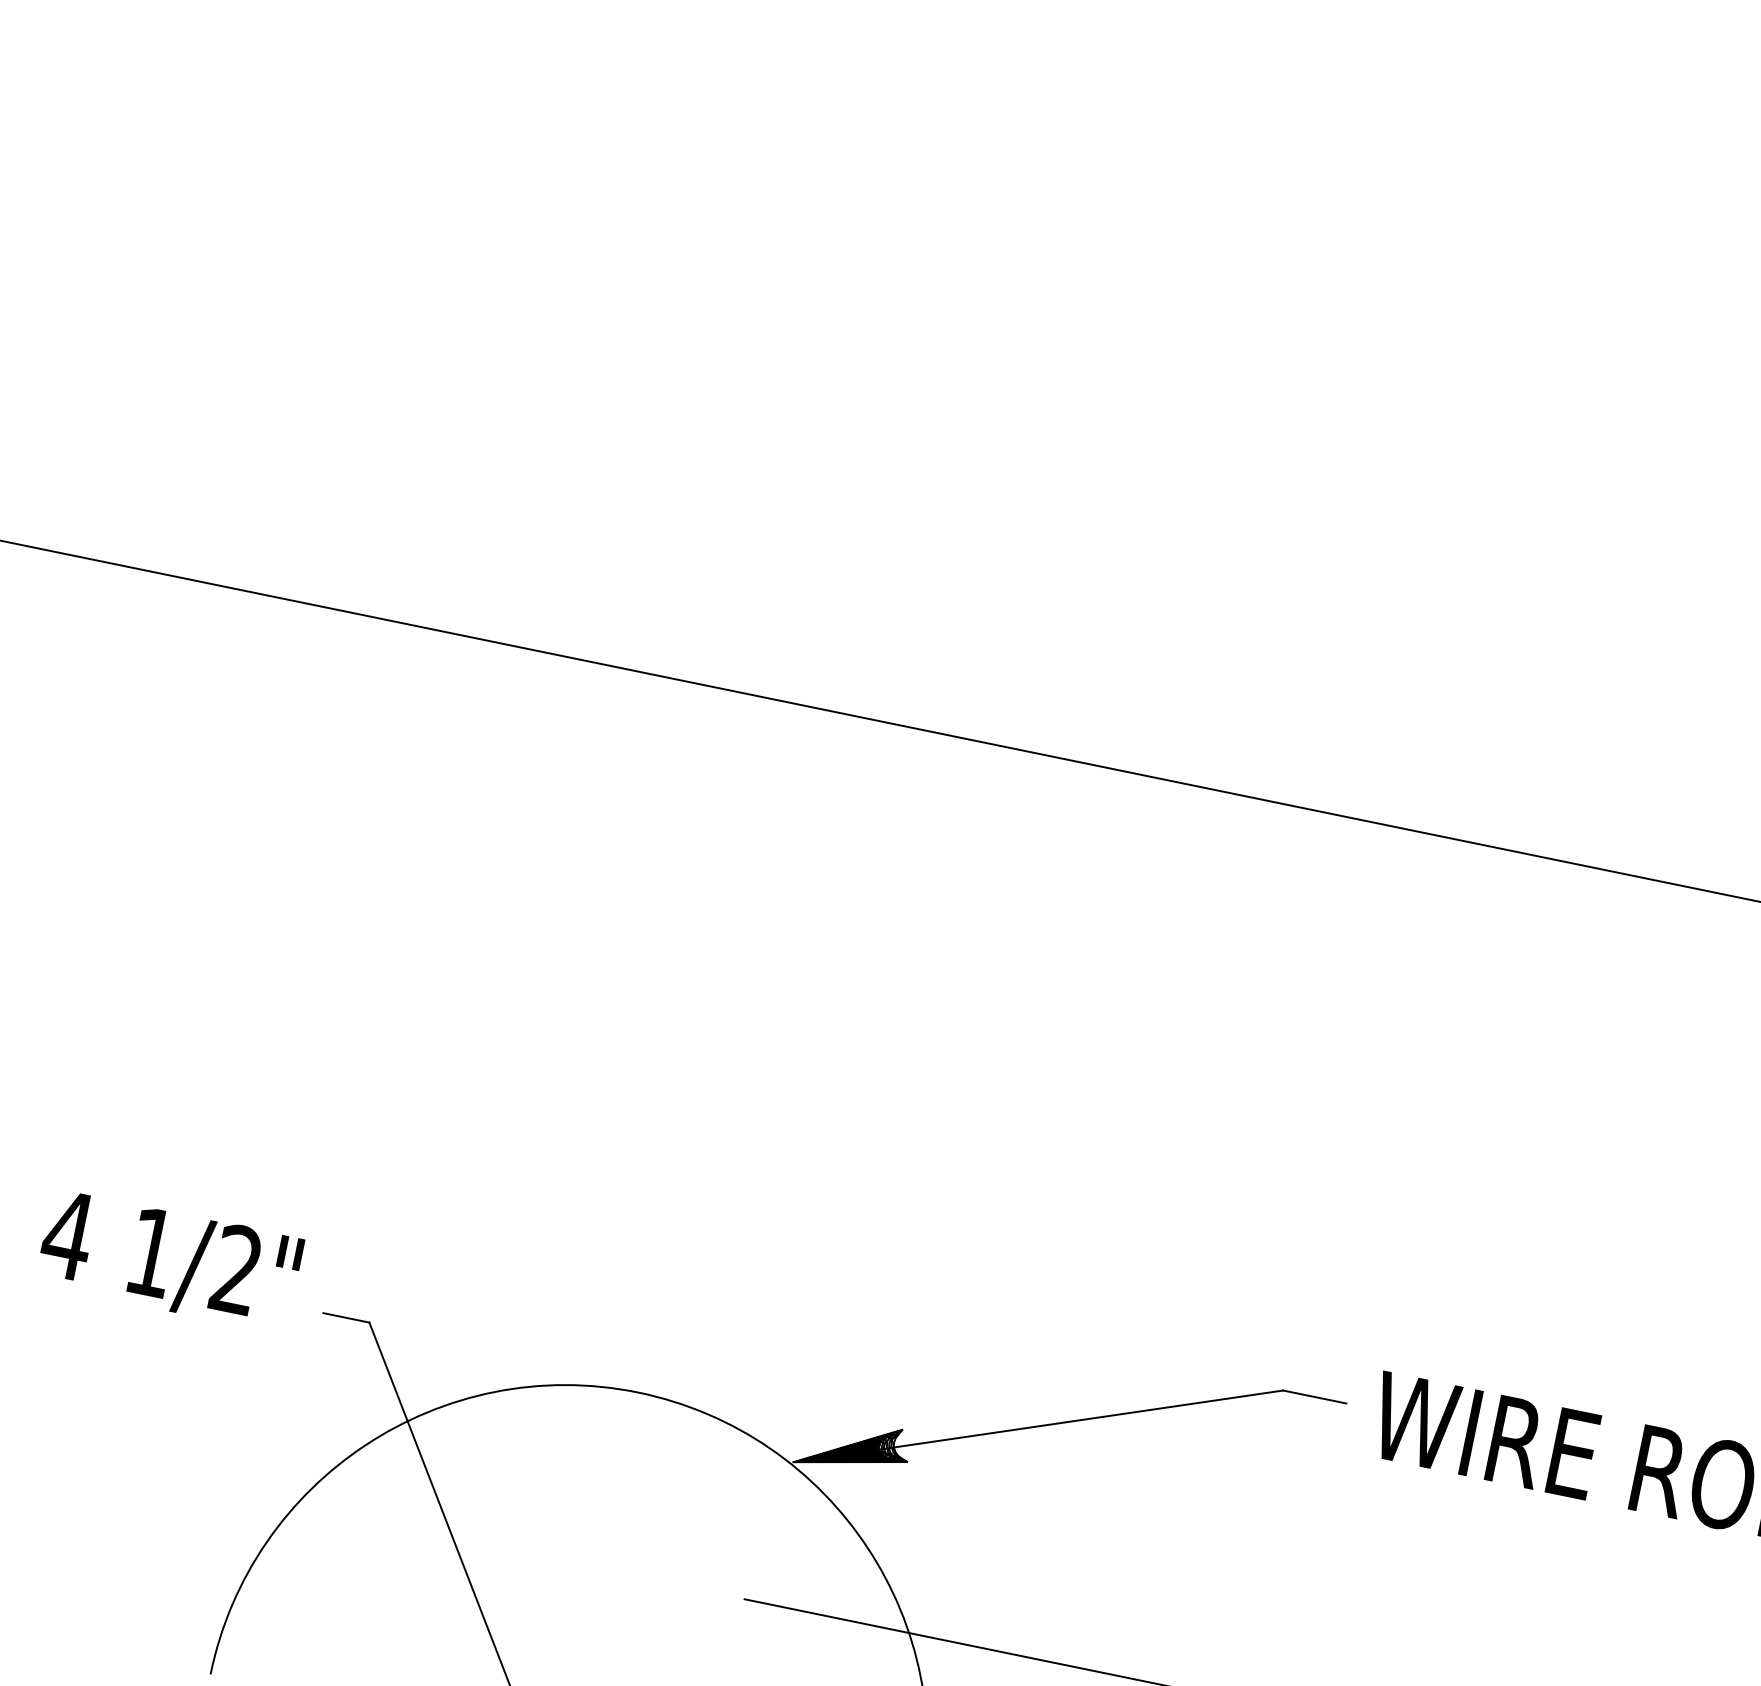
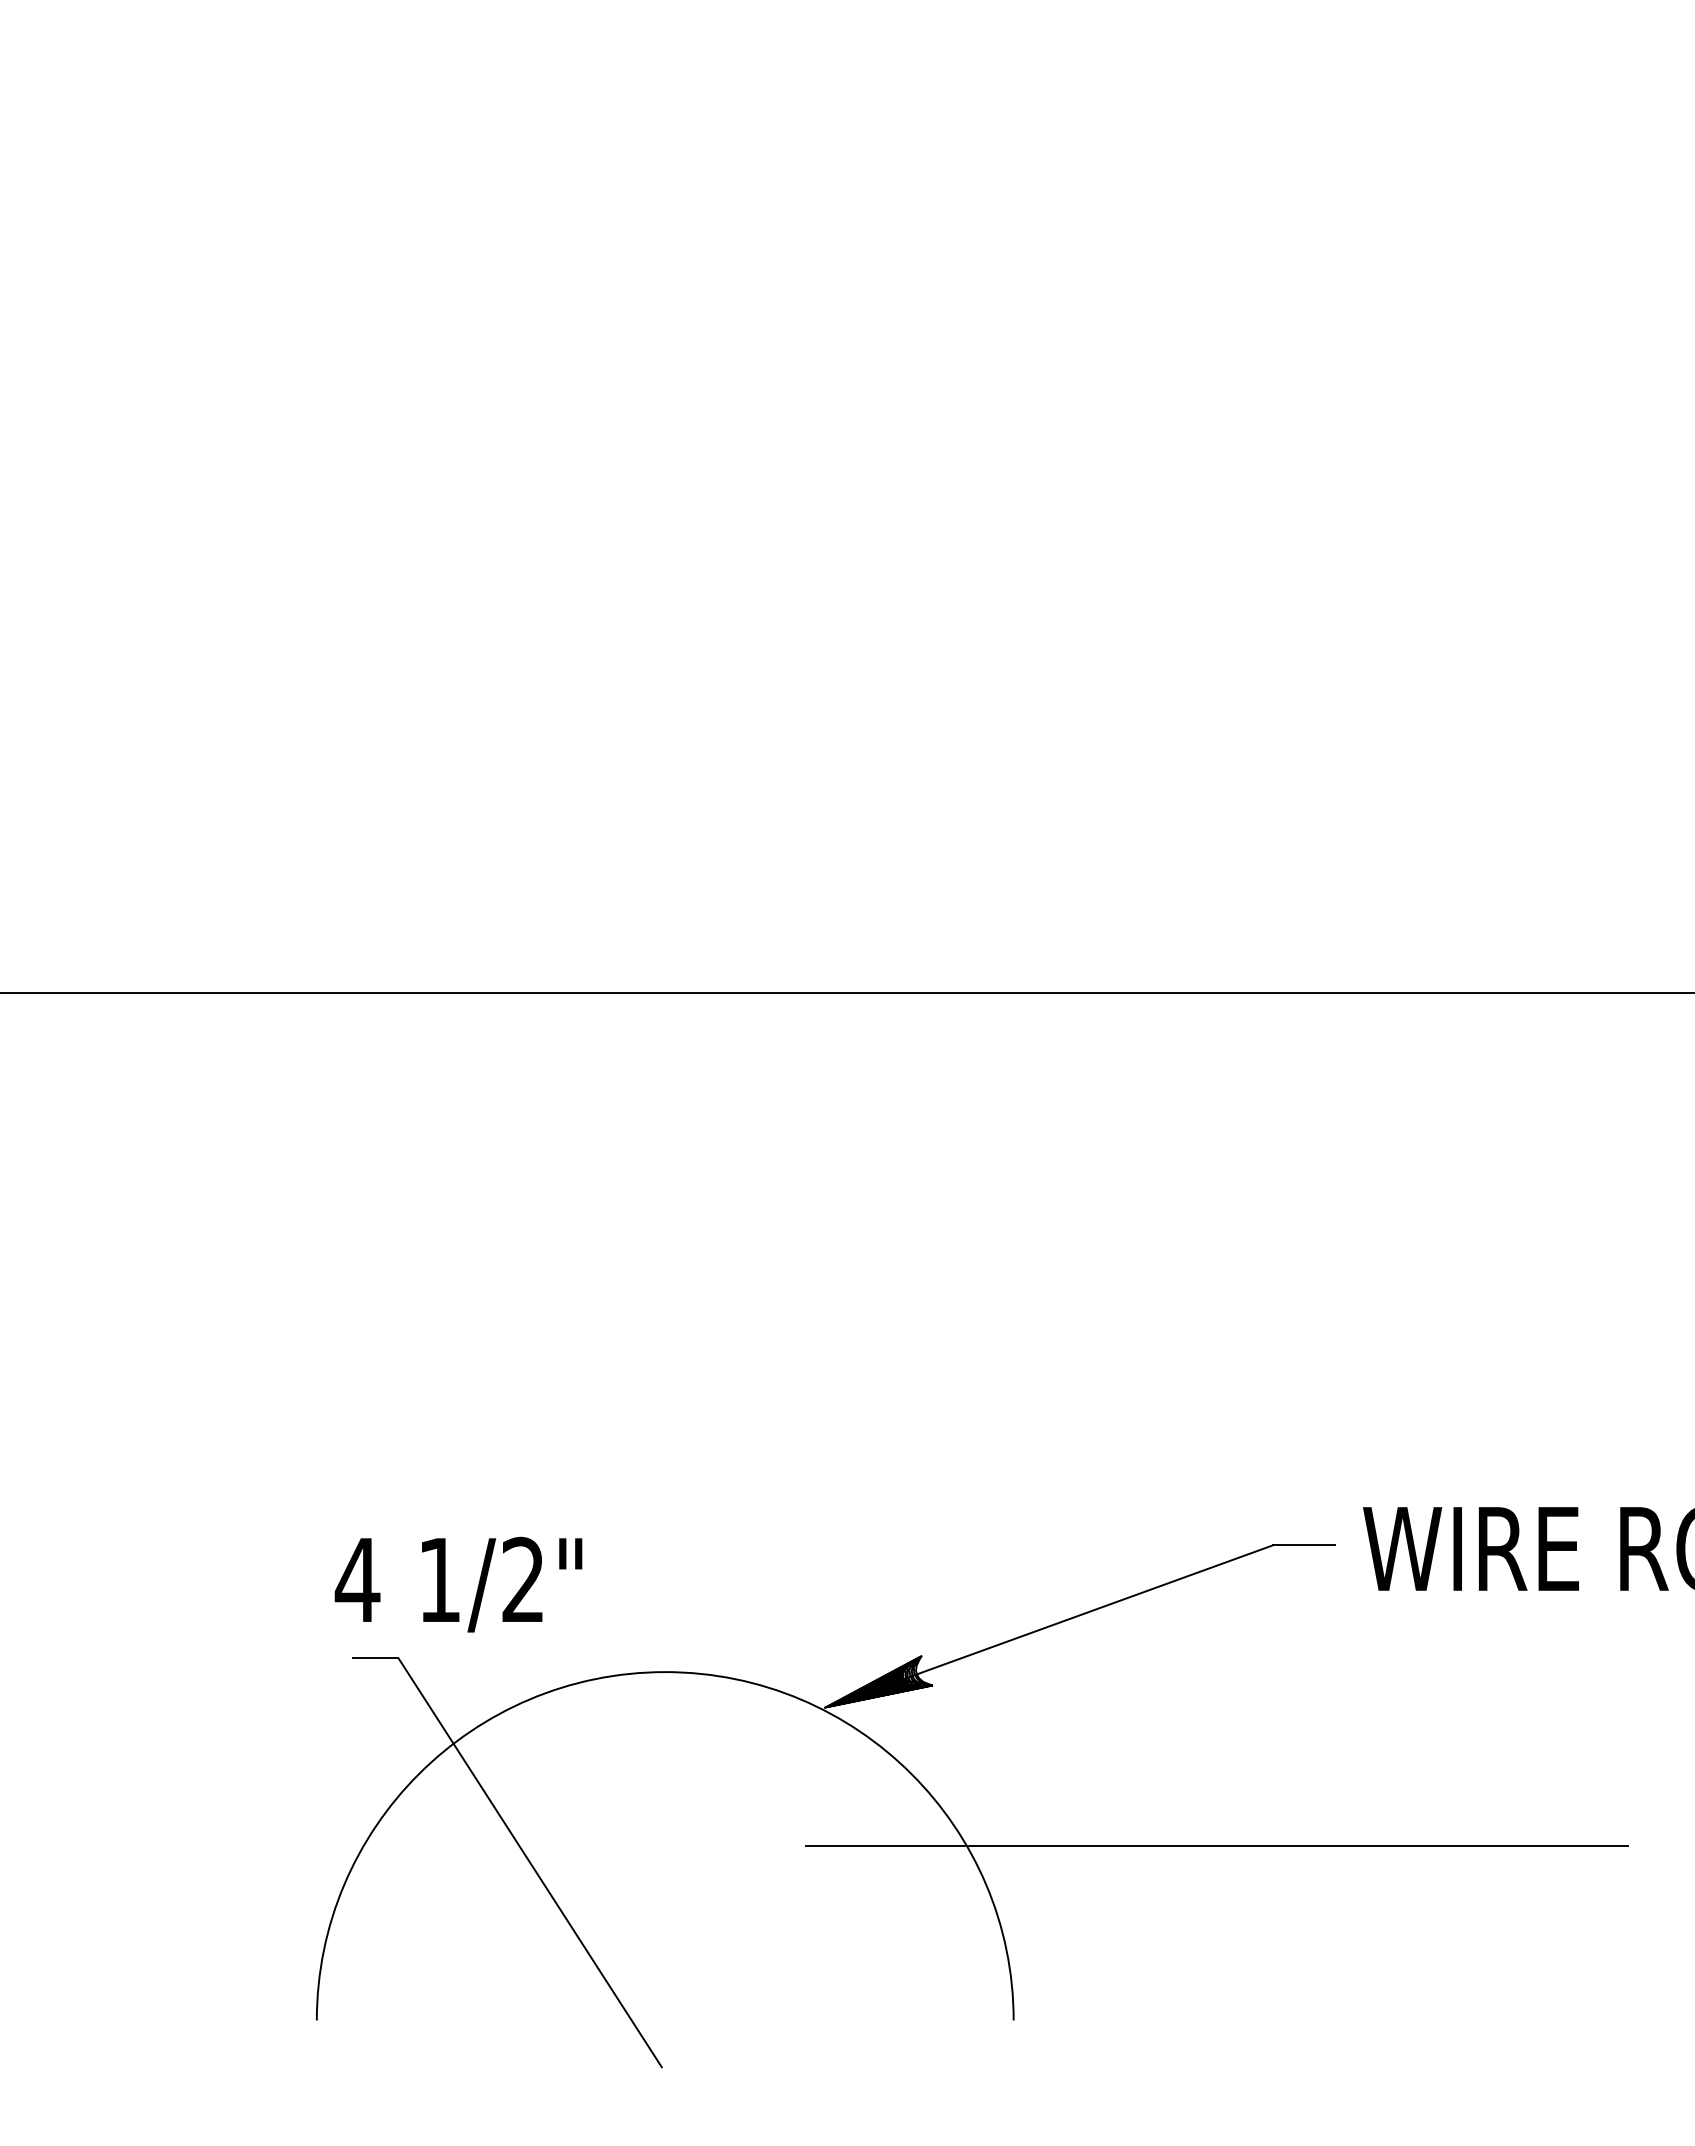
text: (169, 1260) -> (458, 1584), moved

